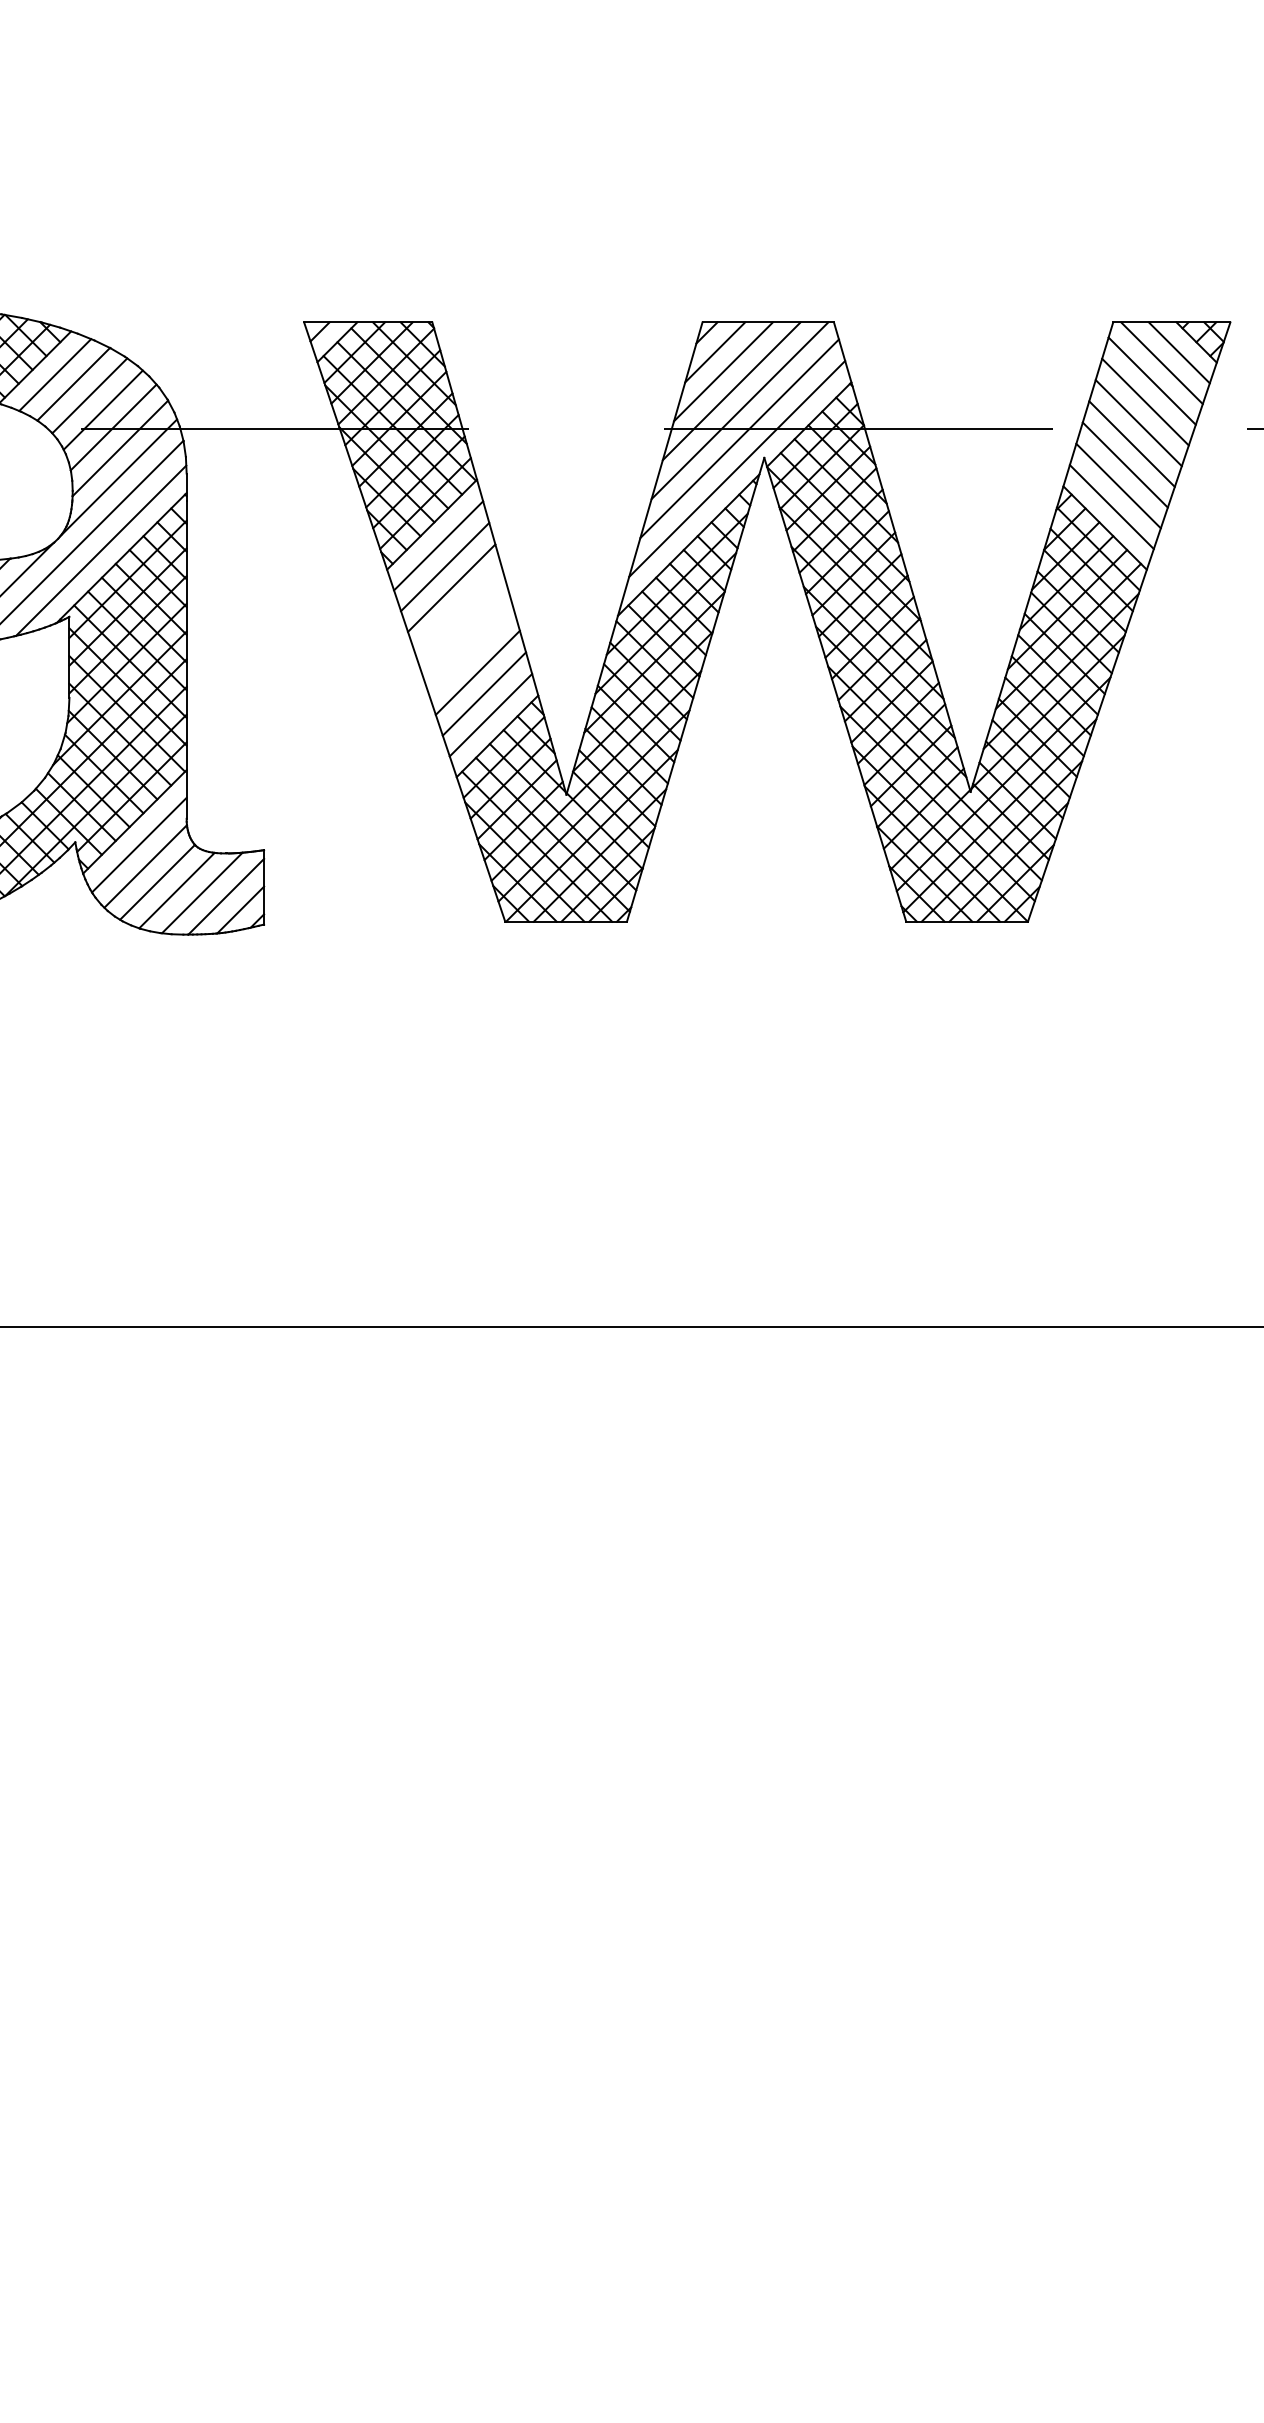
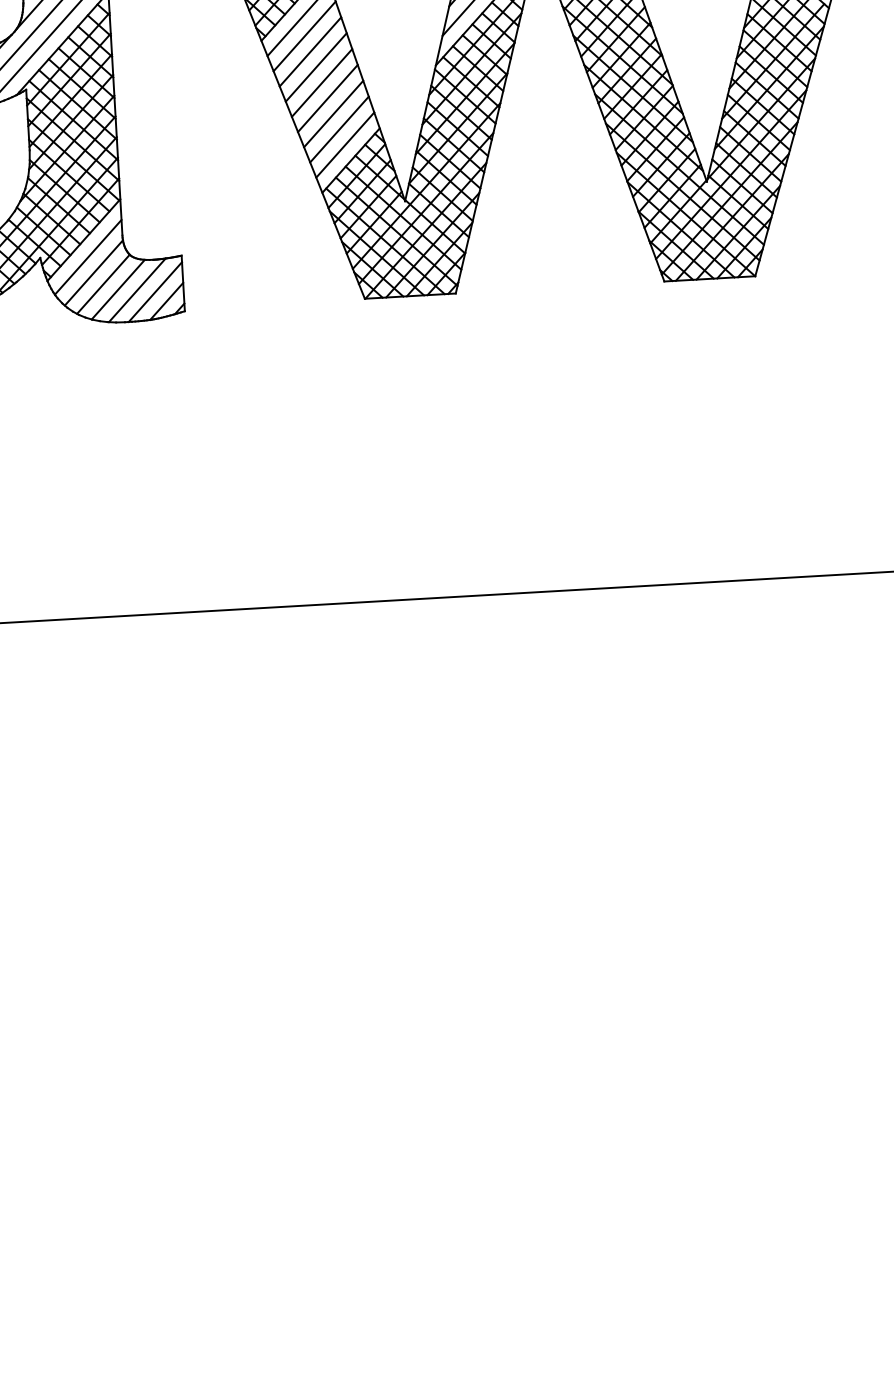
line: (457, 609) -> (315, 67), added
line: (464, 630) -> (321, 82), added
line: (470, 651) -> (327, 98), added

